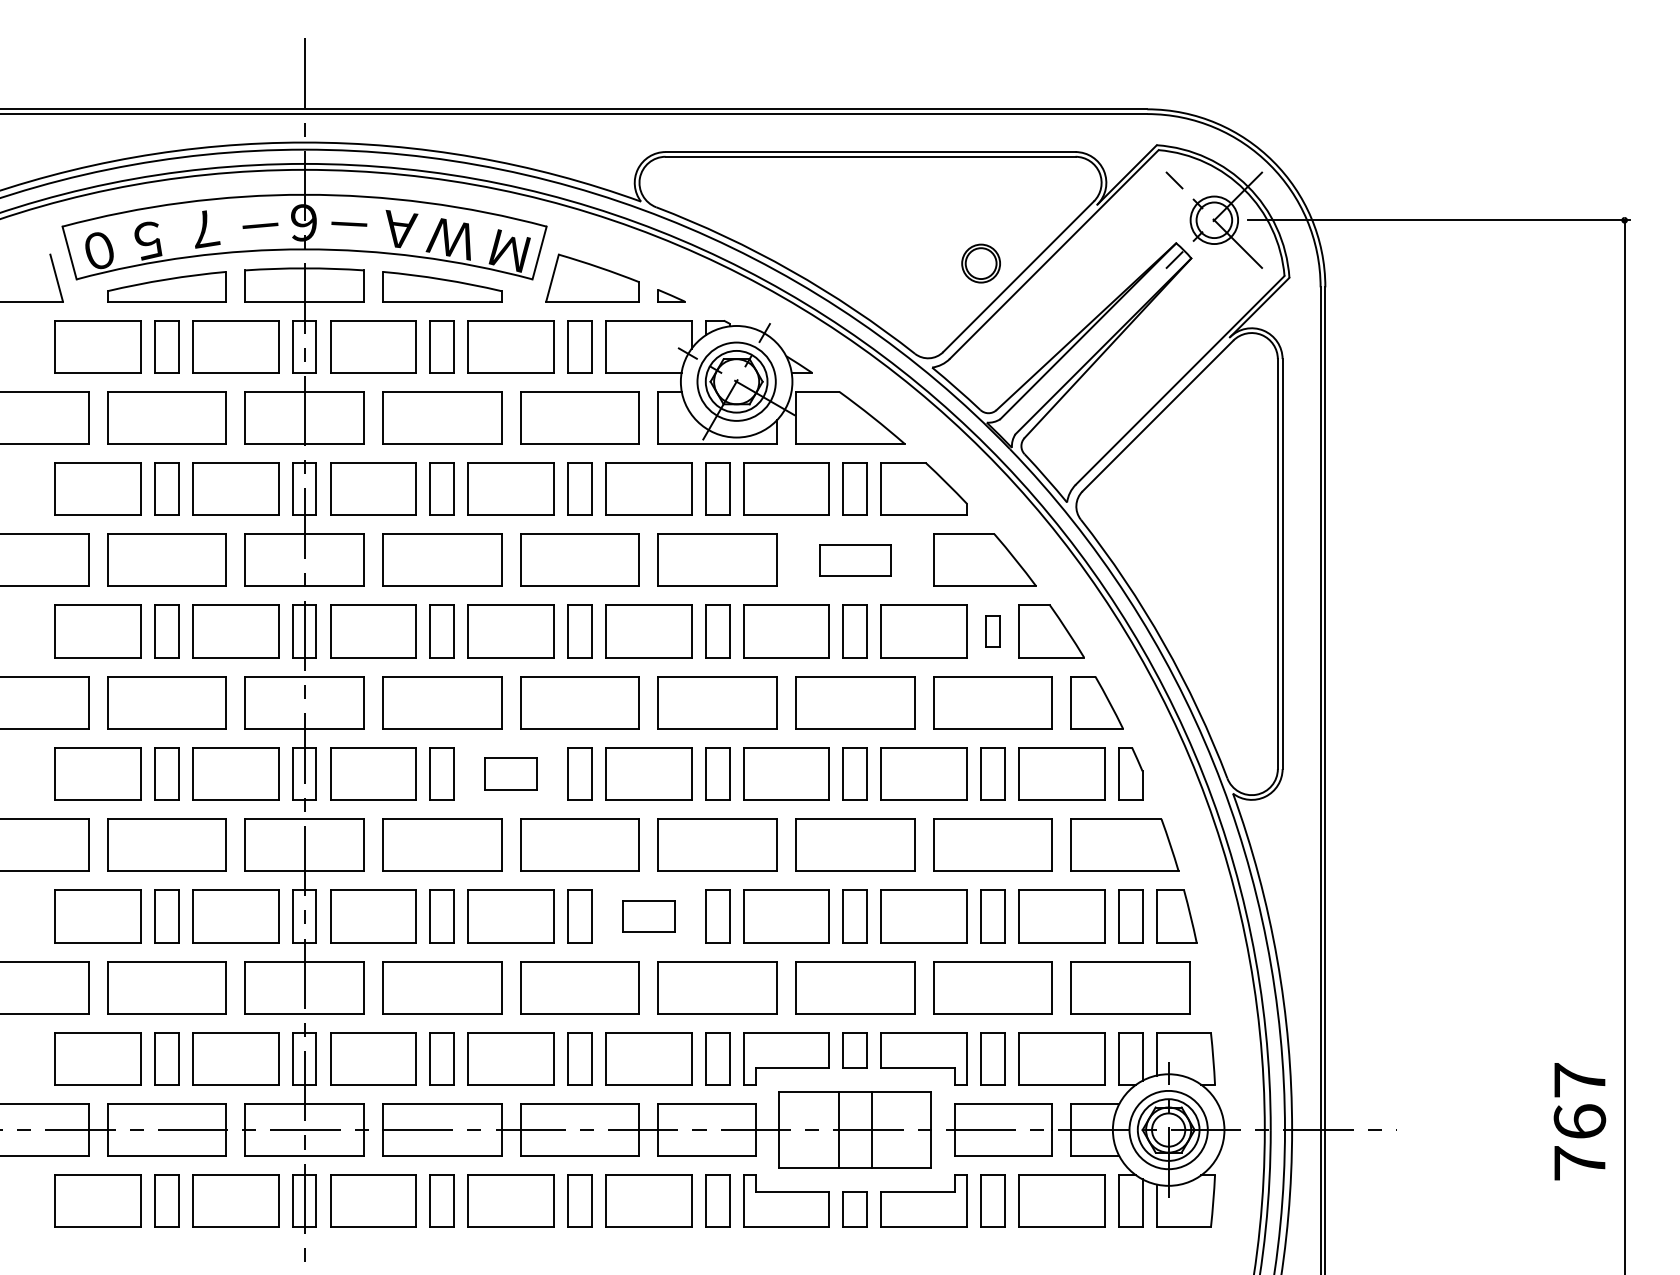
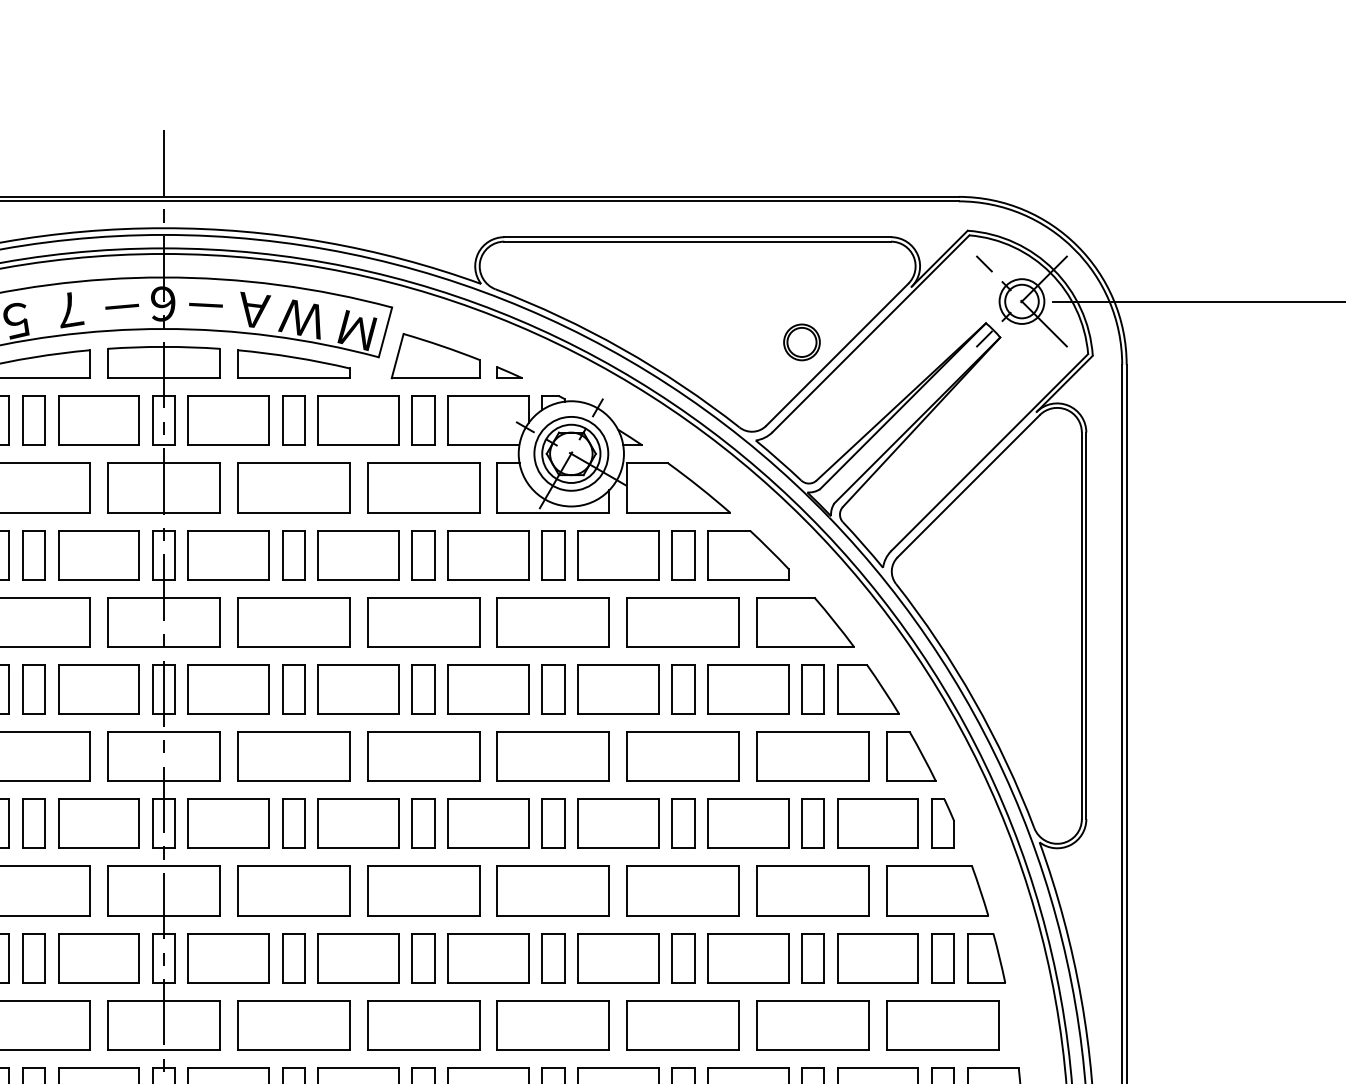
part: (855, 559) -> (683, 621), size x1.67
part: (992, 631) -> (812, 689), size x1.67
part: (510, 773) -> (358, 823), size x1.67
part: (648, 916) -> (488, 958), size x1.67

